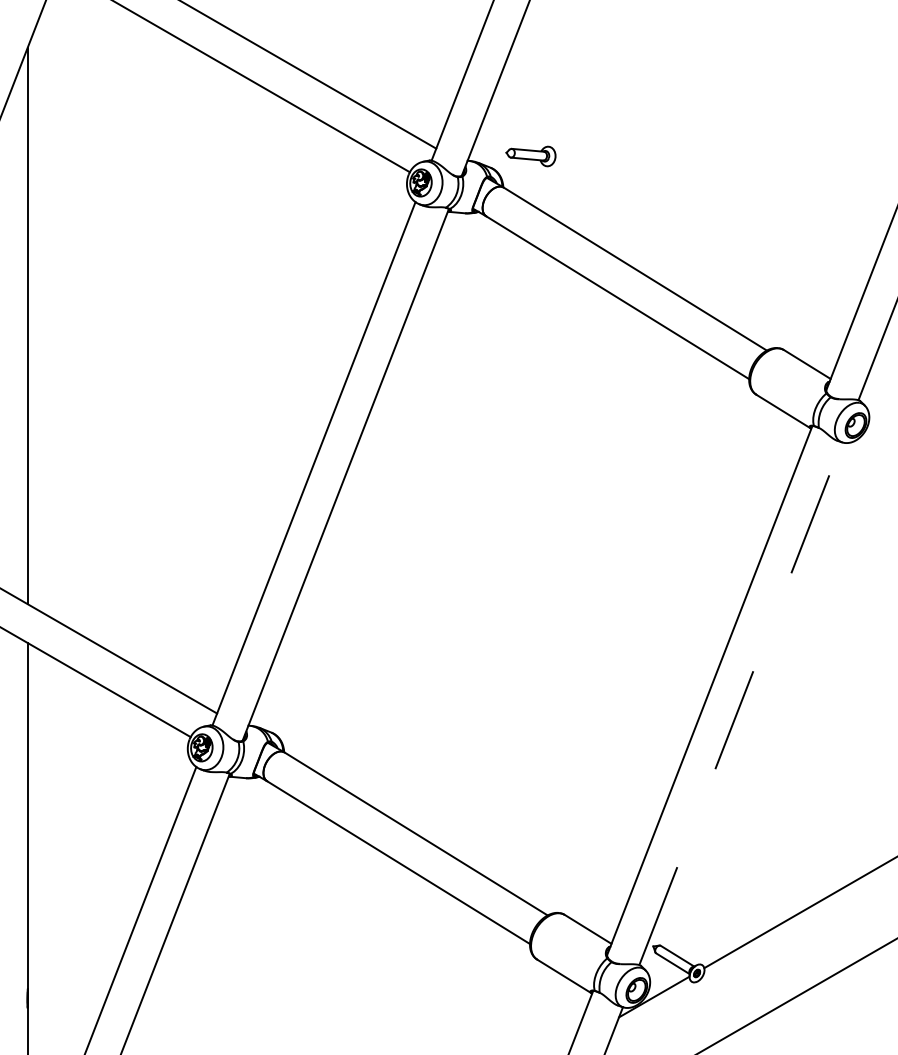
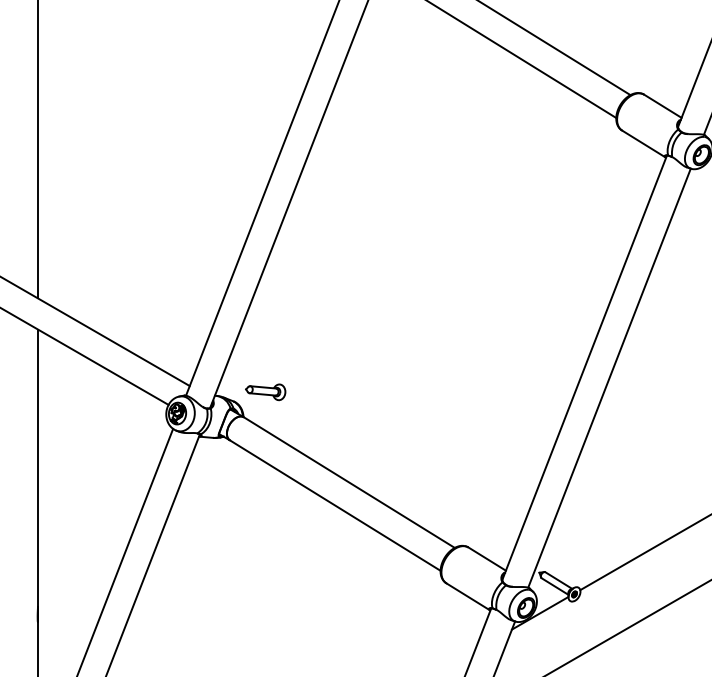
line: (740, 703) -> (609, 378), dashed -> solid
part: (311, 721) -> (265, 392), added

